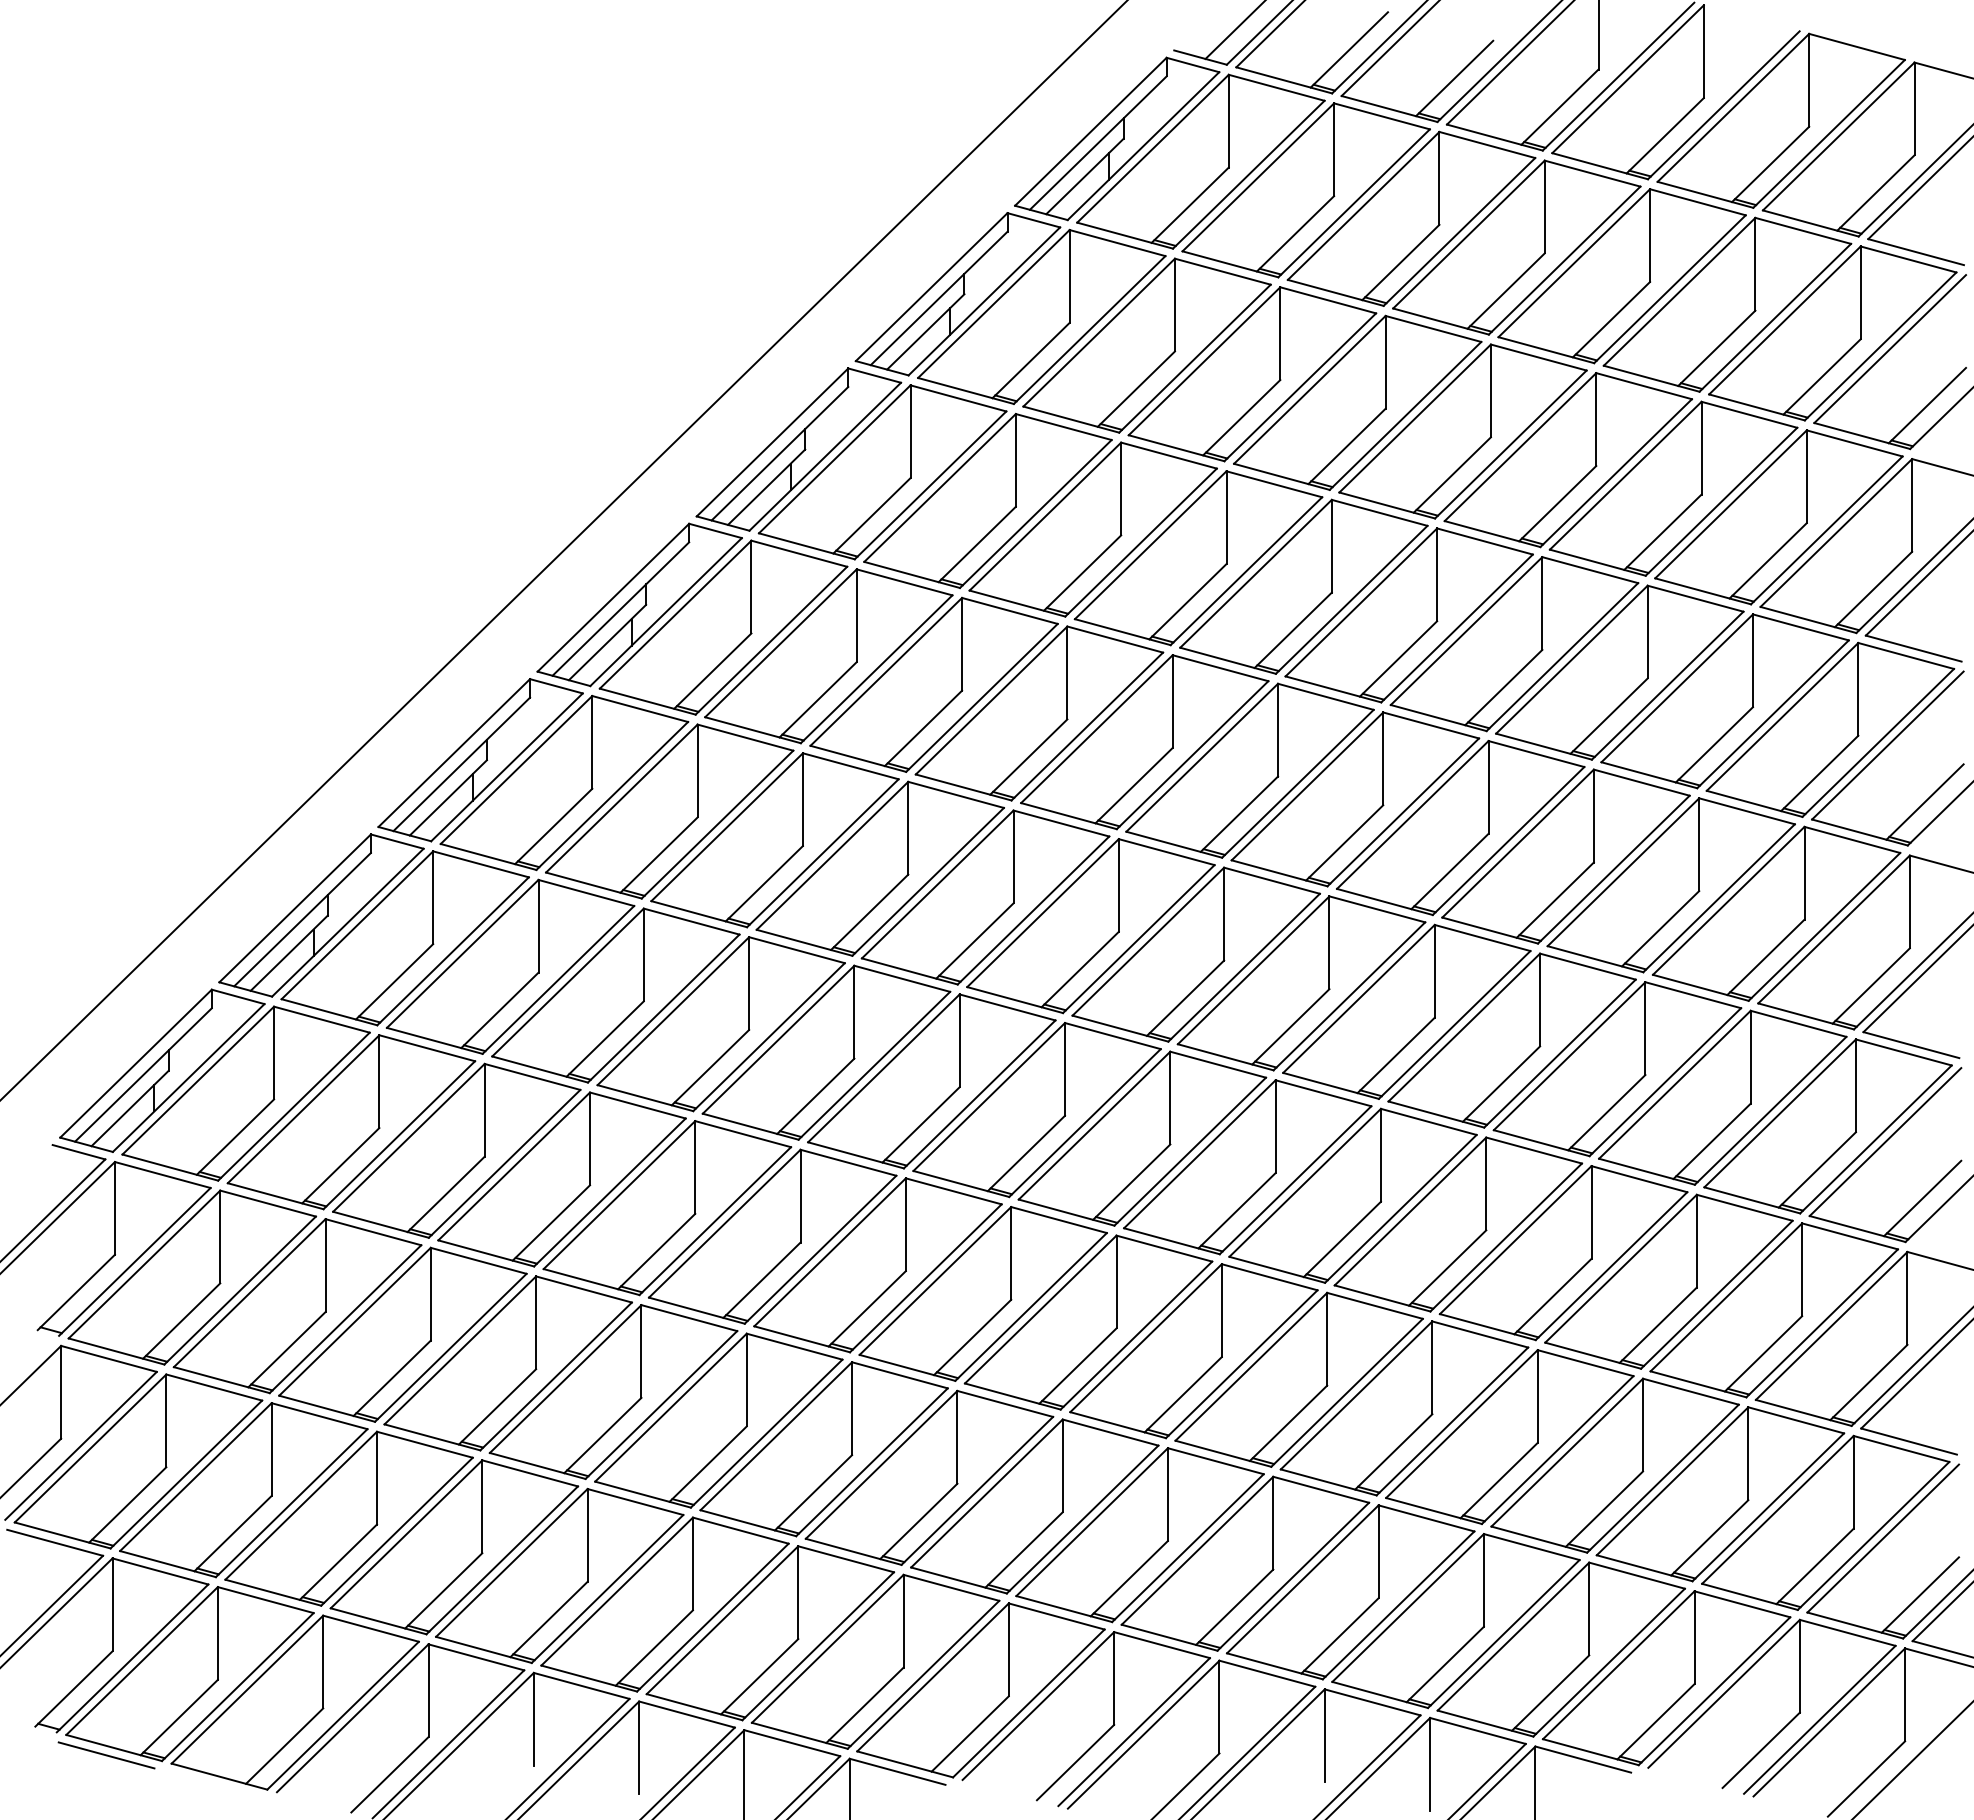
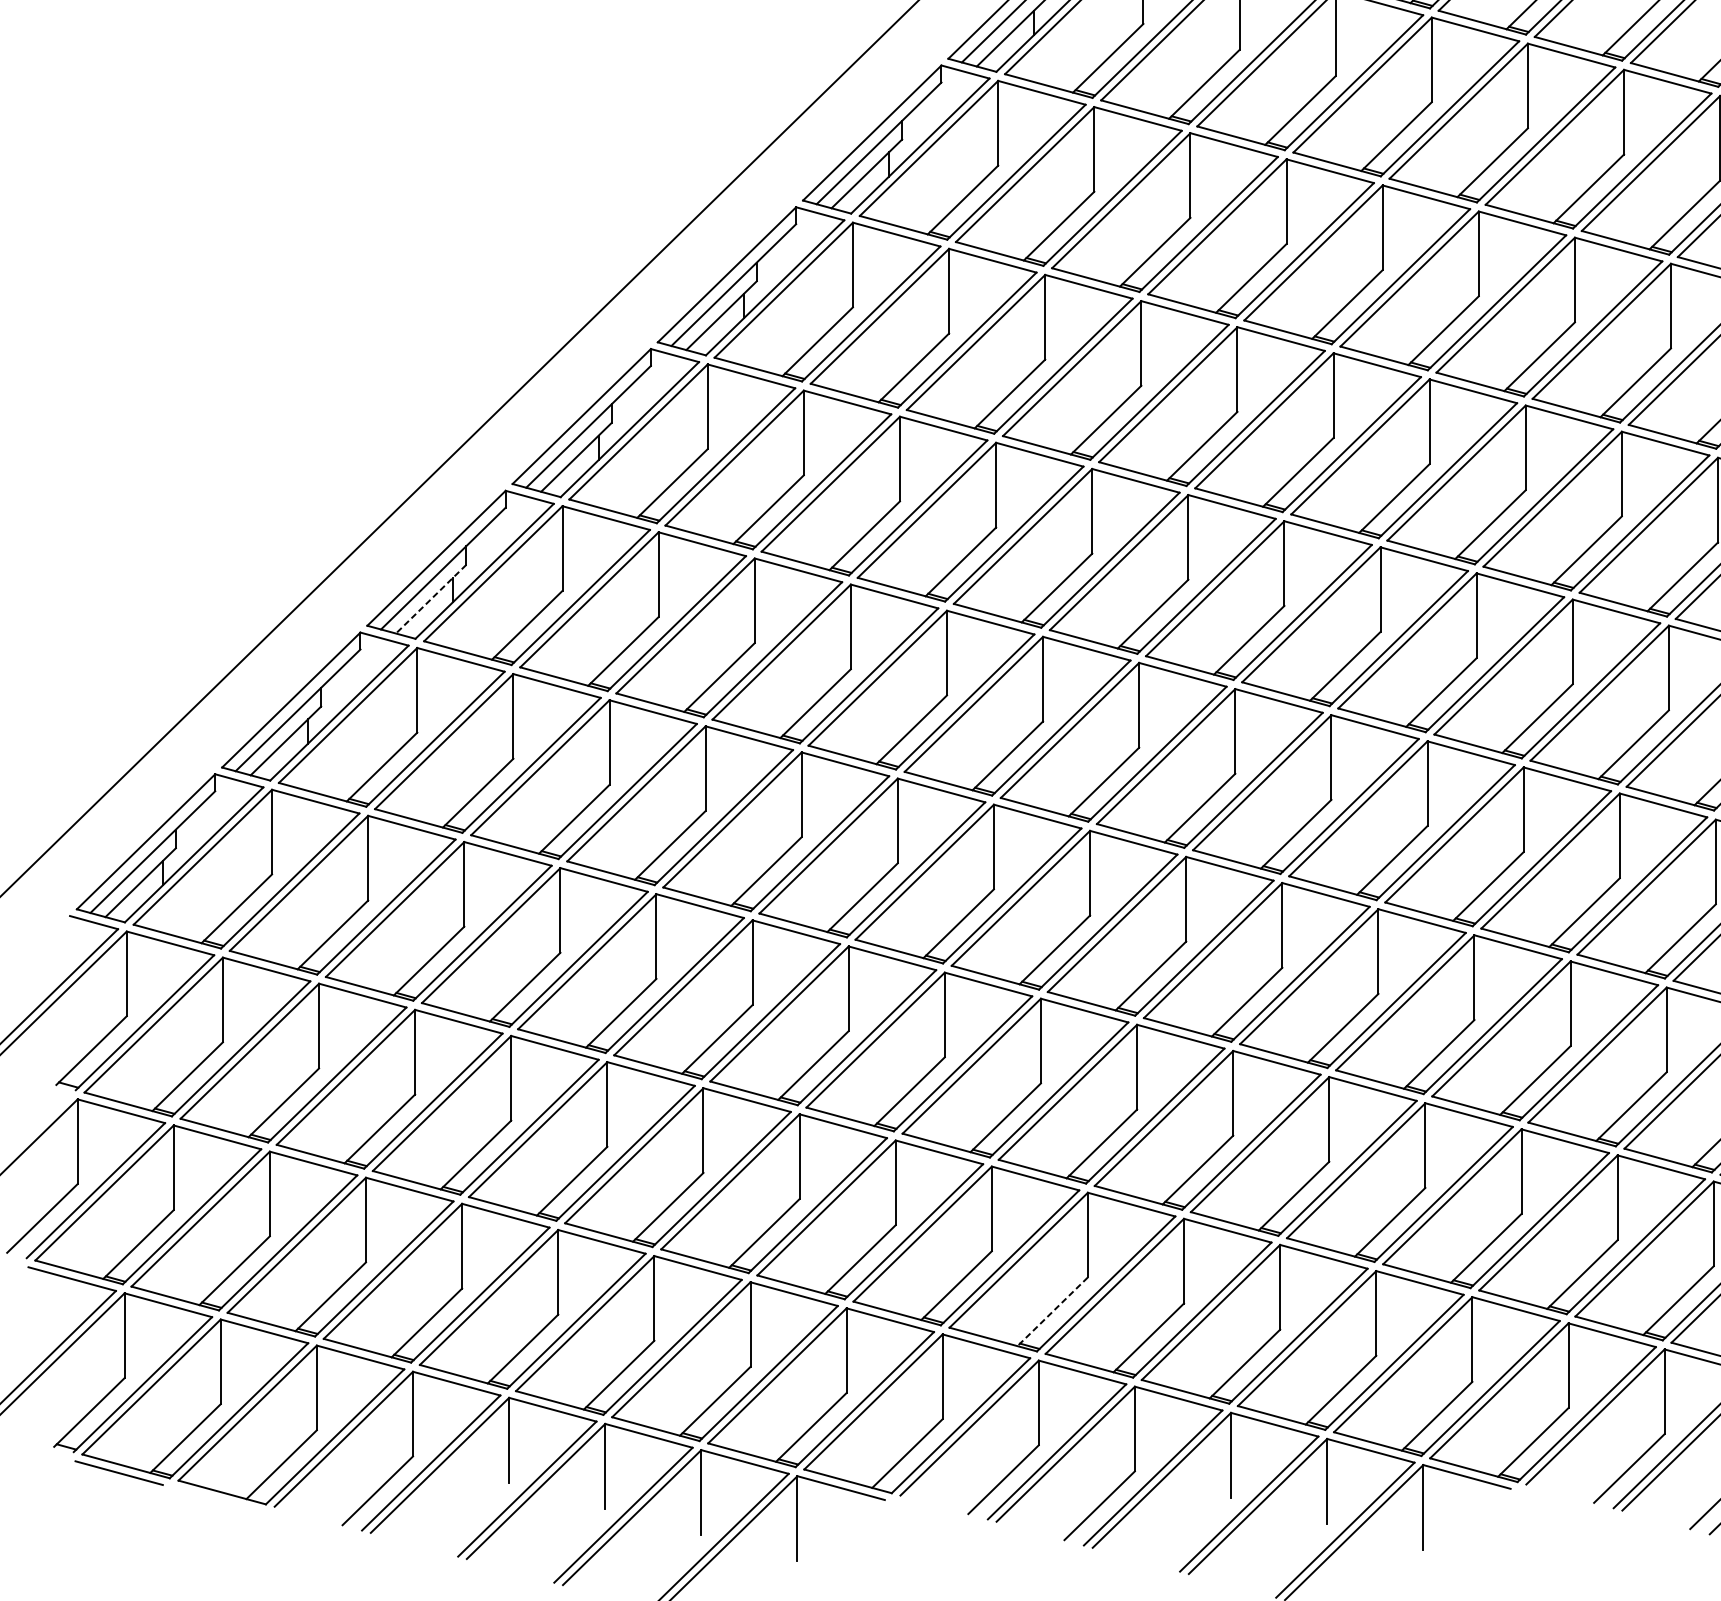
line: (448, 797) -> (431, 598), solid -> dashed
line: (1129, 1578) -> (1052, 1311), solid -> dashed

